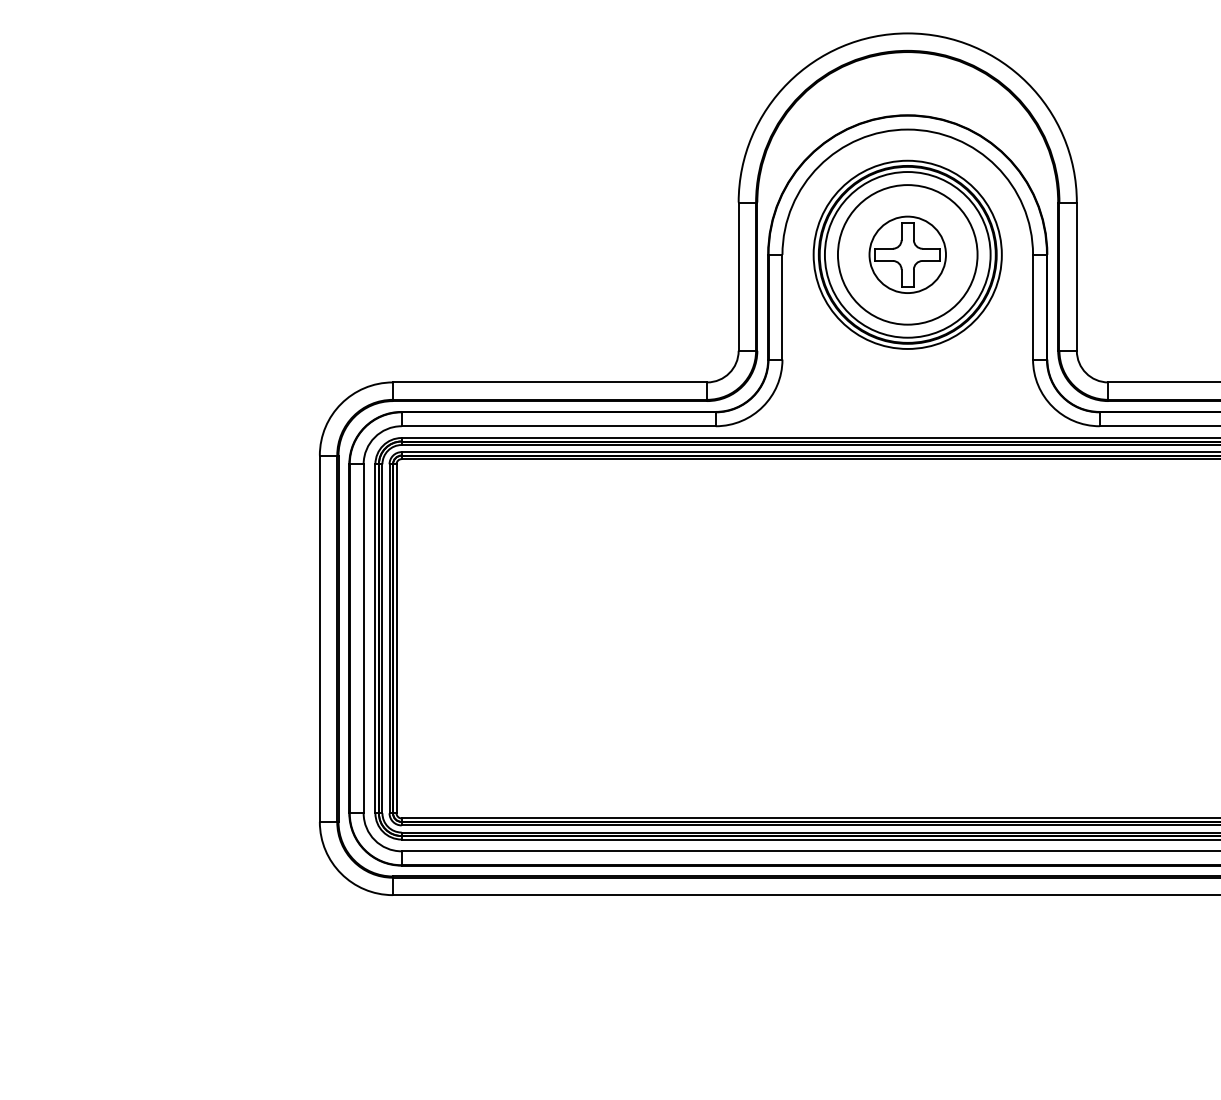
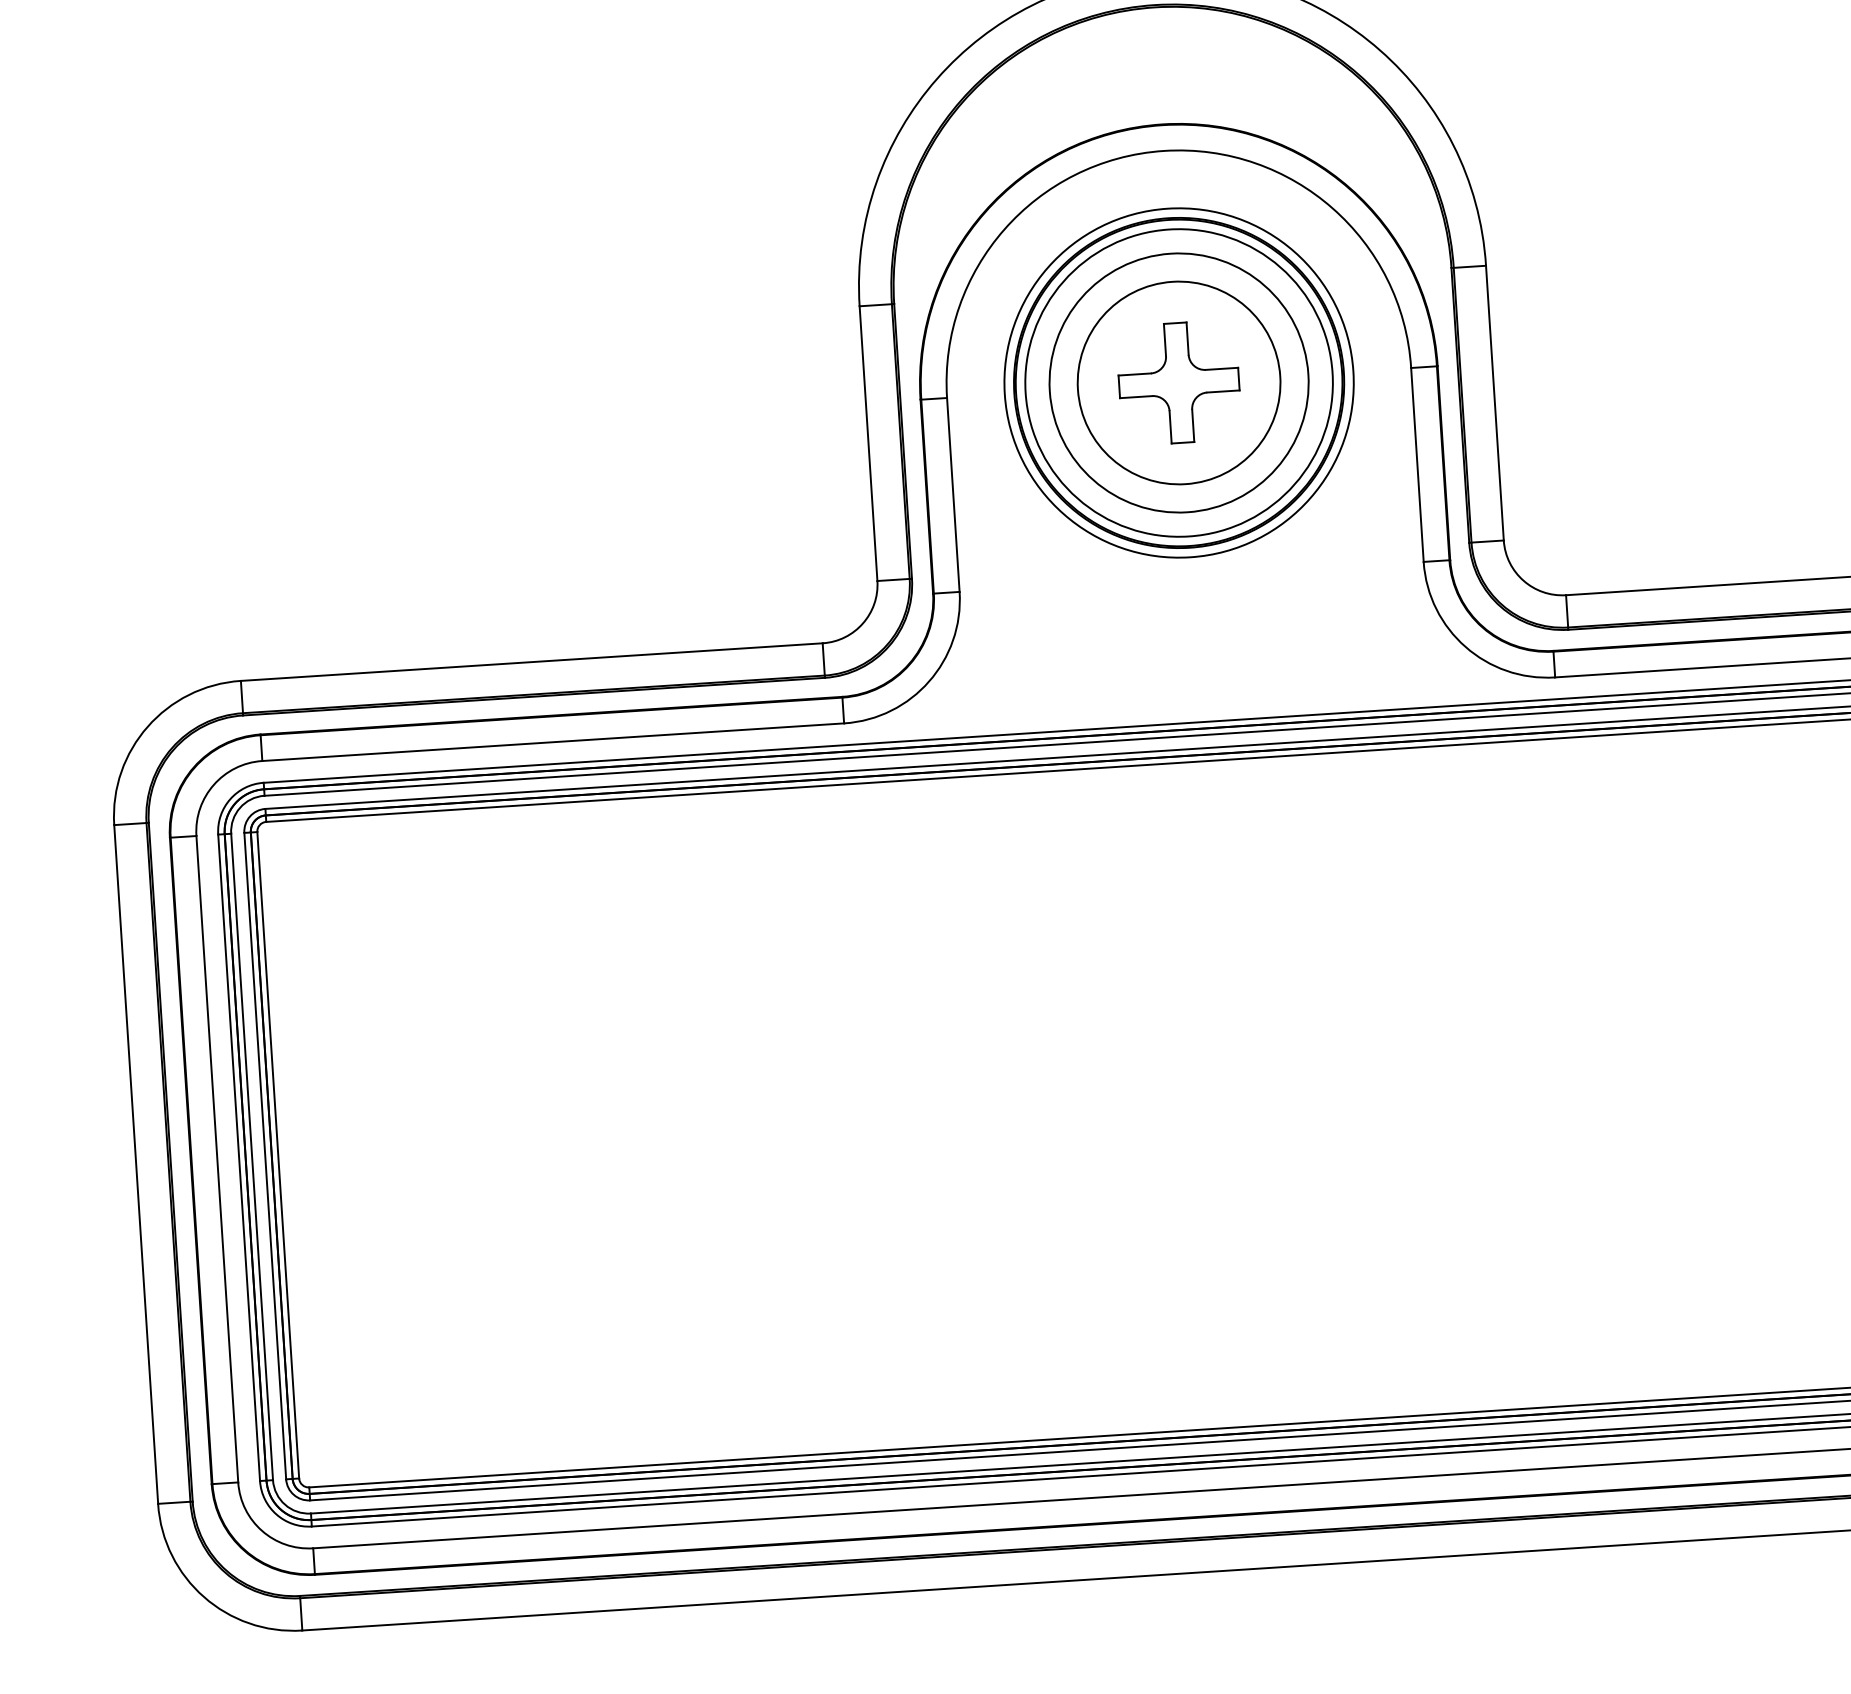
circle: (907, 254) -> (1178, 382), size x1.43

